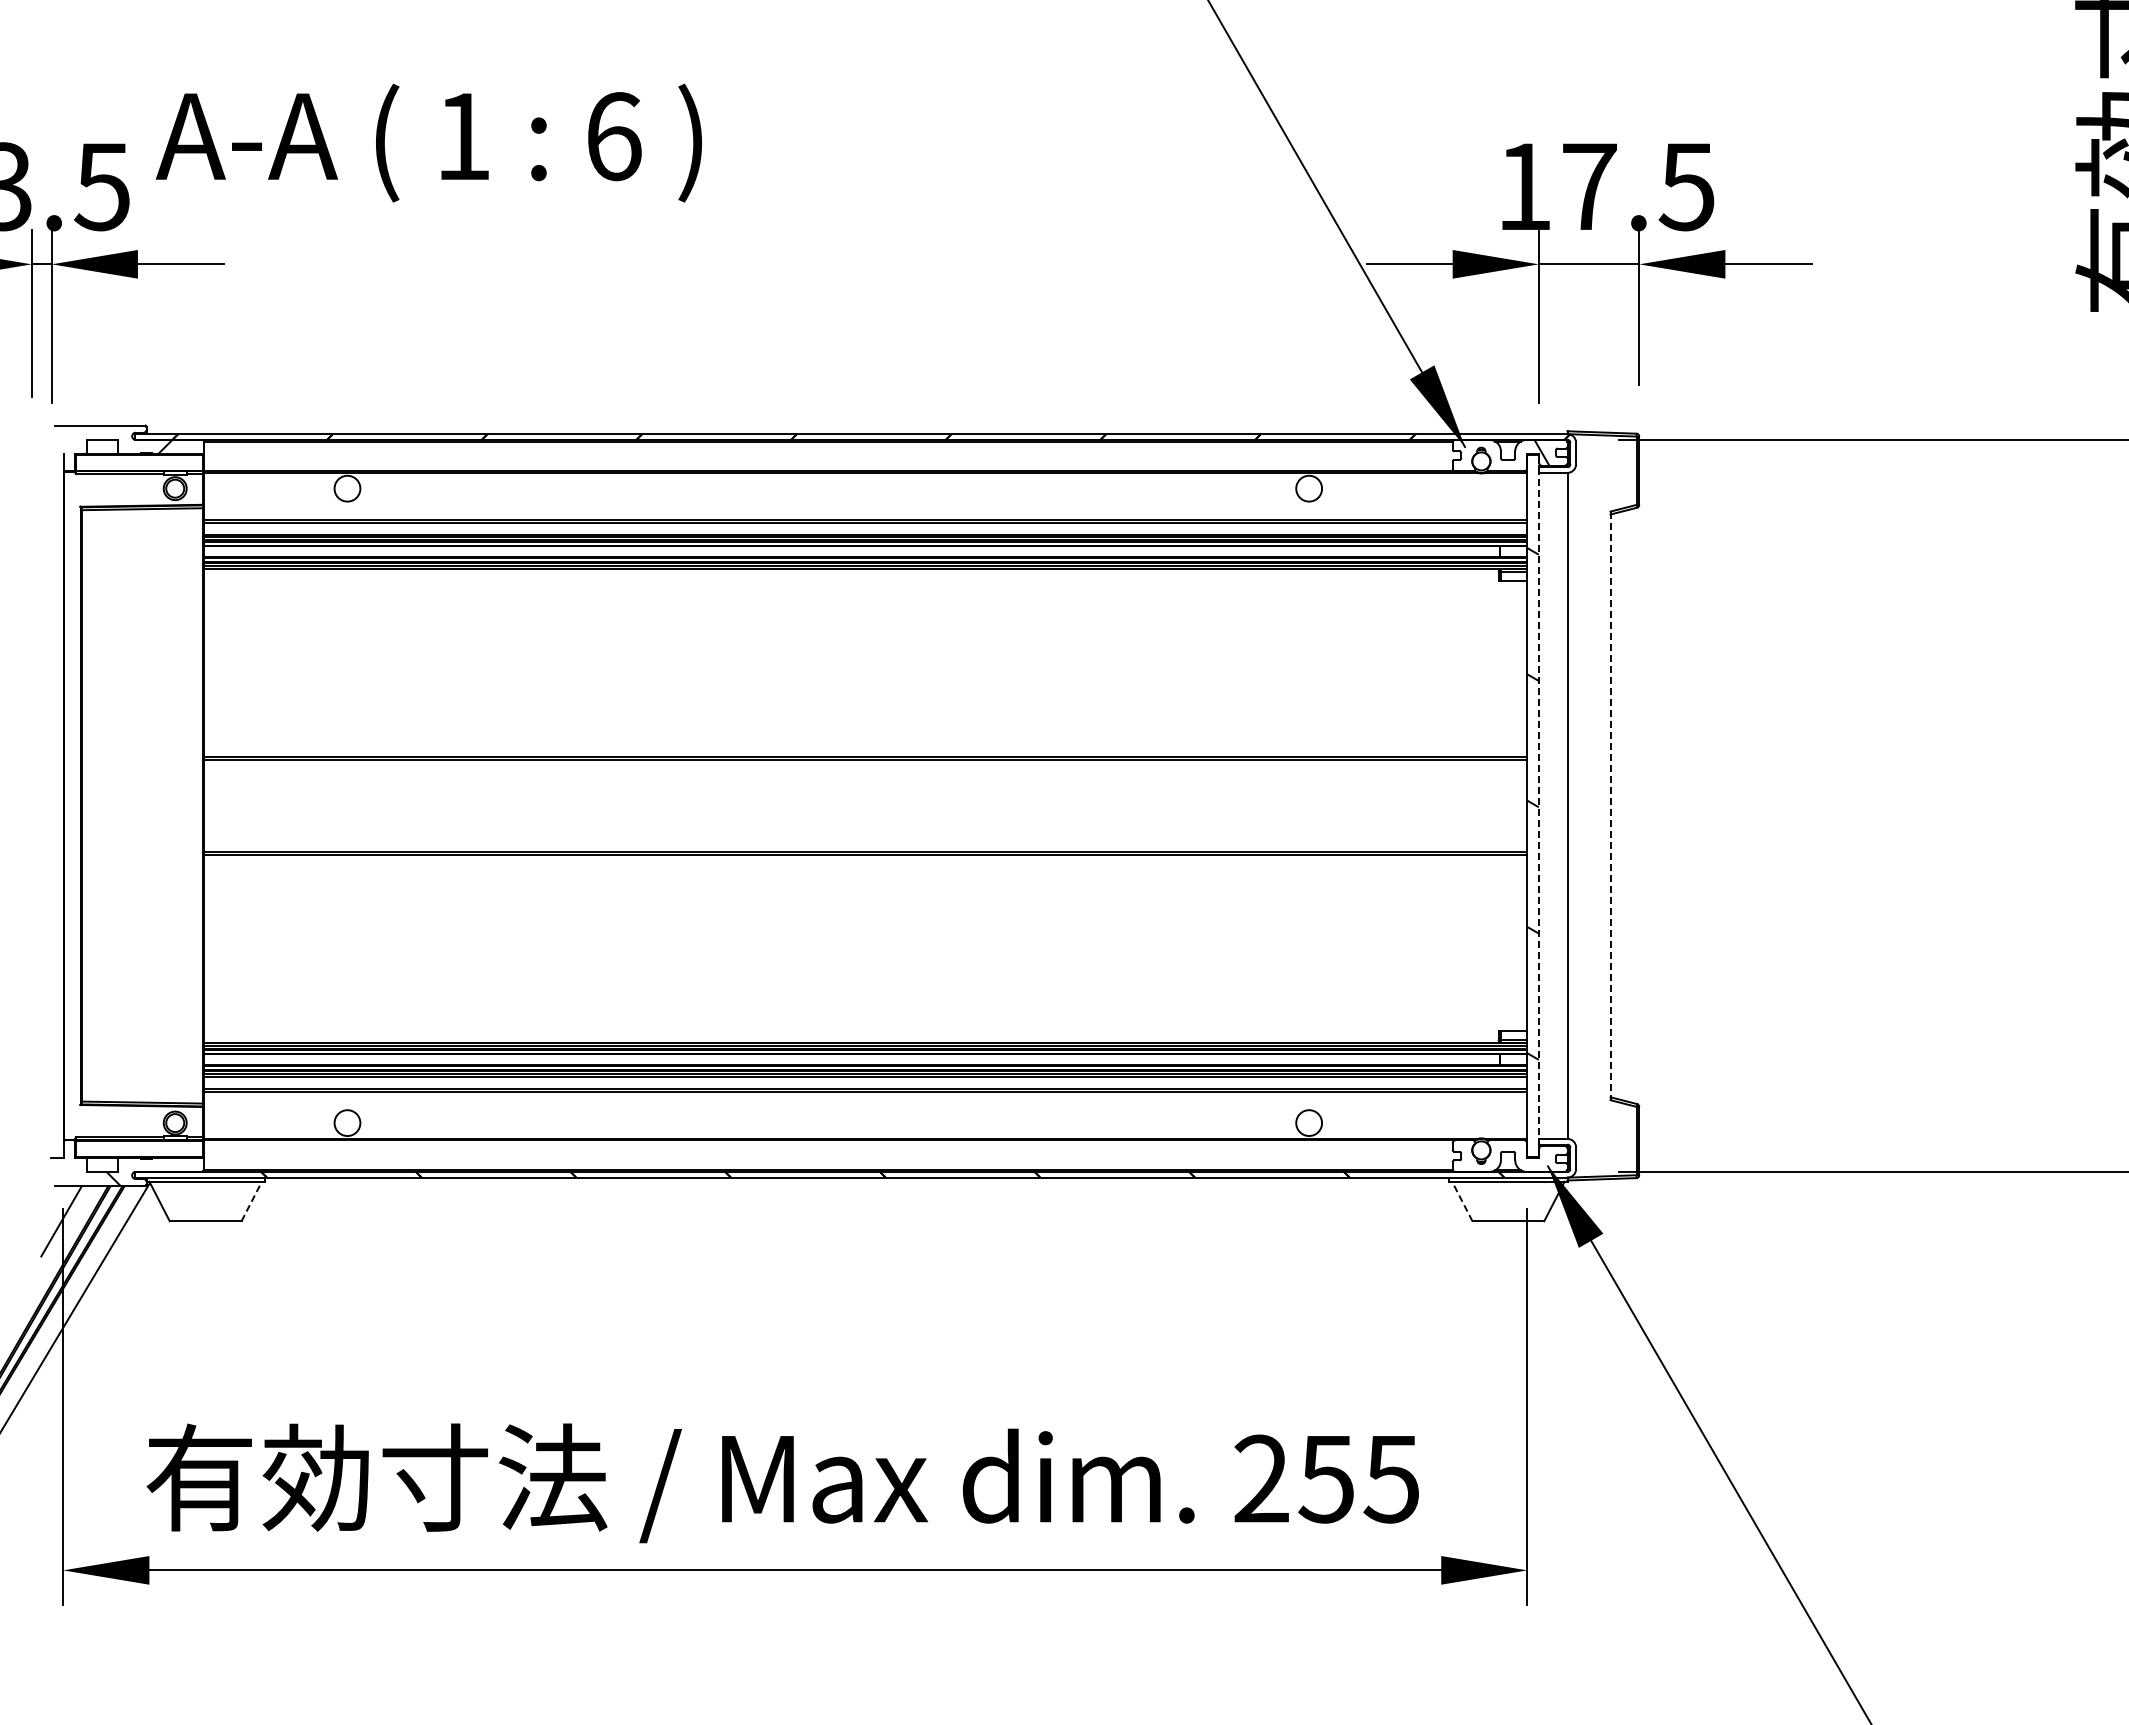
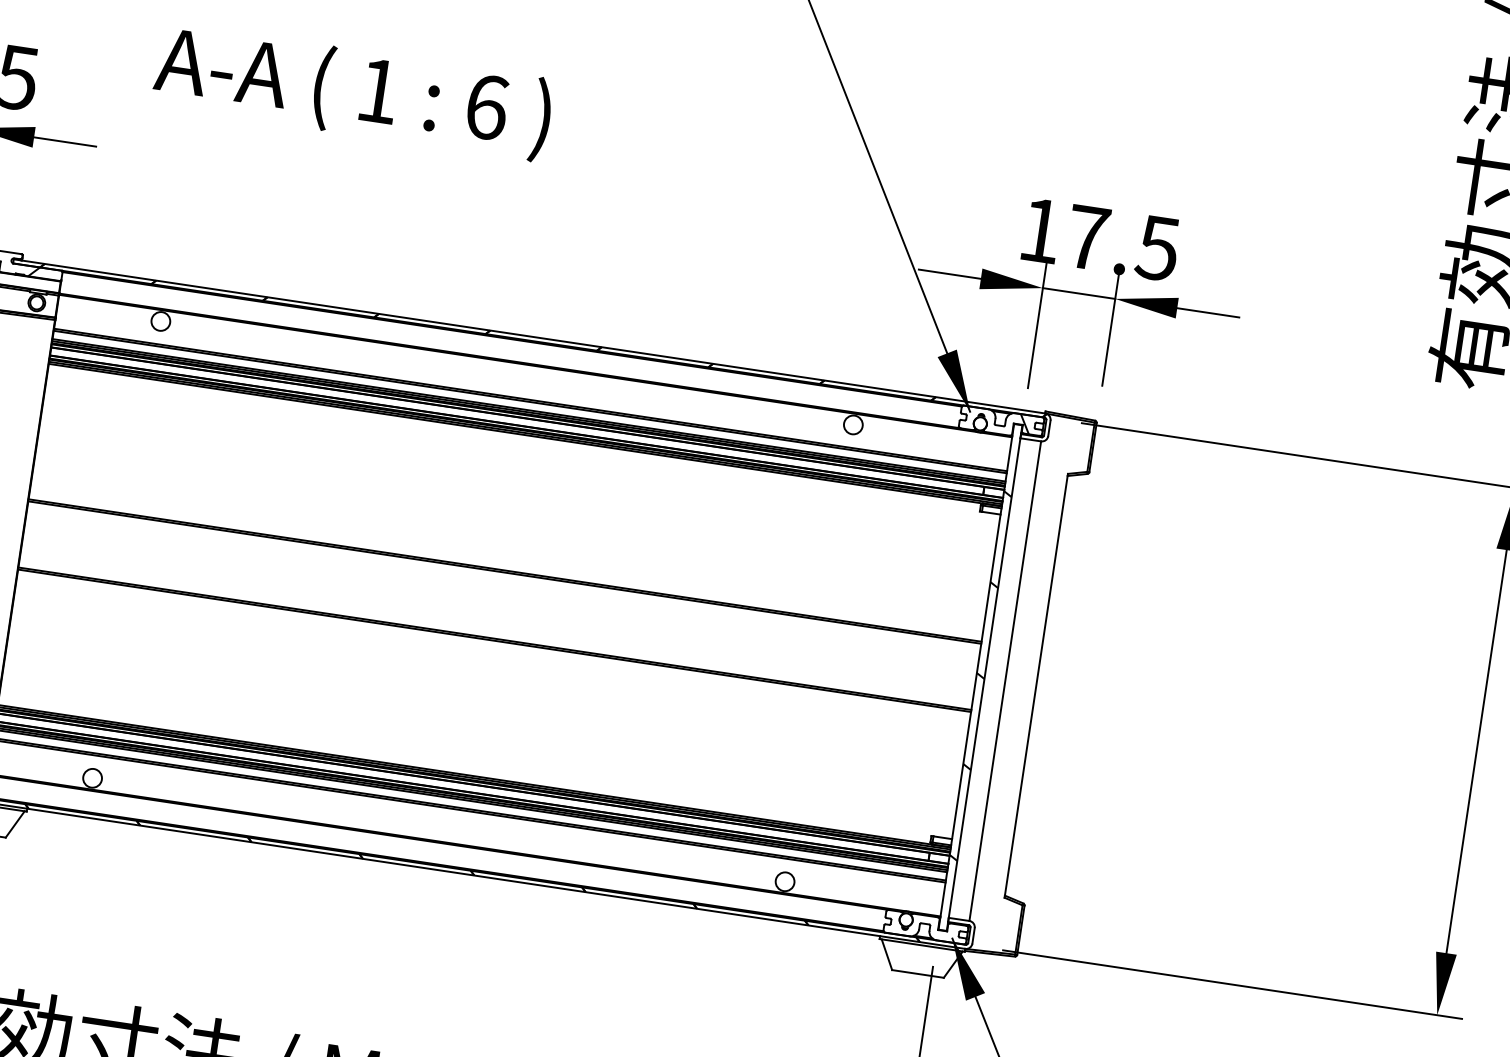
text: (428, 142) -> (352, 91), moved
line: (1538, 805) -> (984, 677), dashed -> solid
line: (1610, 806) -> (1036, 686), dashed -> solid
line: (251, 1201) -> (15, 824), dashed -> solid
line: (1462, 1201) -> (887, 954), dashed -> solid

